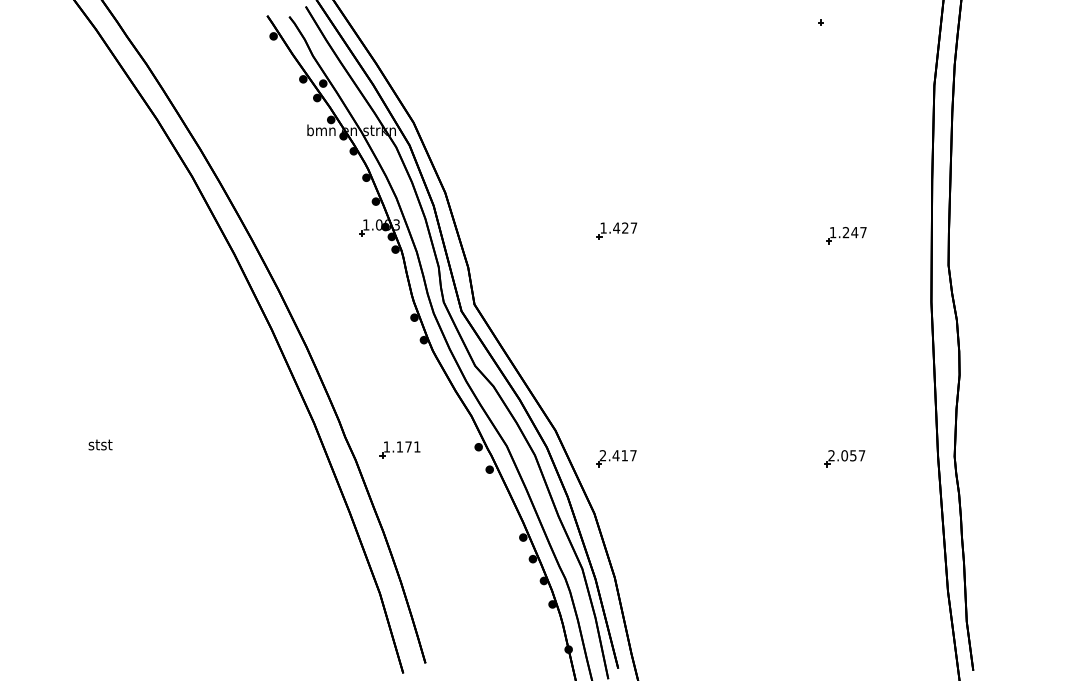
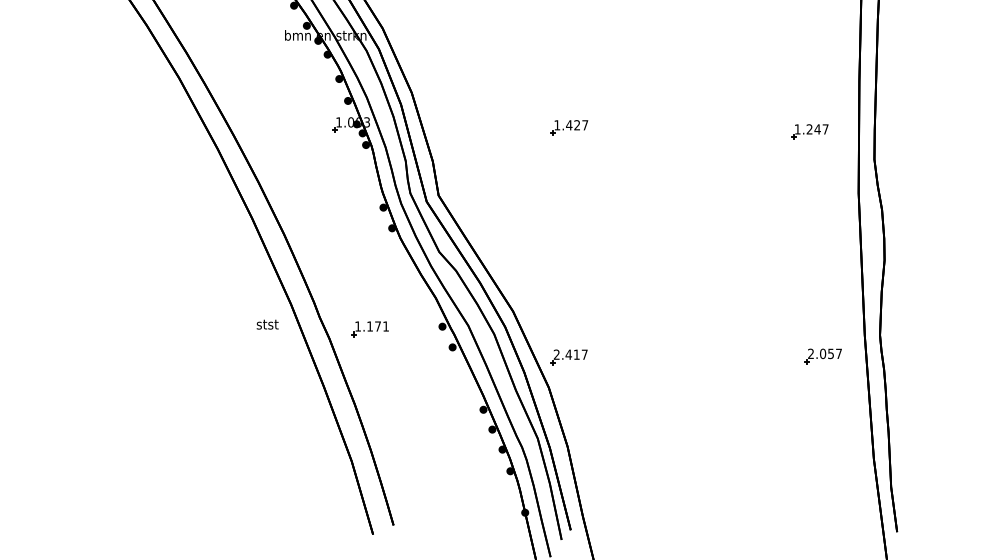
part: (846, 235) -> (810, 132), moved
text: (100, 444) -> (267, 324), moved
part: (616, 458) -> (569, 357), moved
part: (844, 458) -> (822, 356), moved

